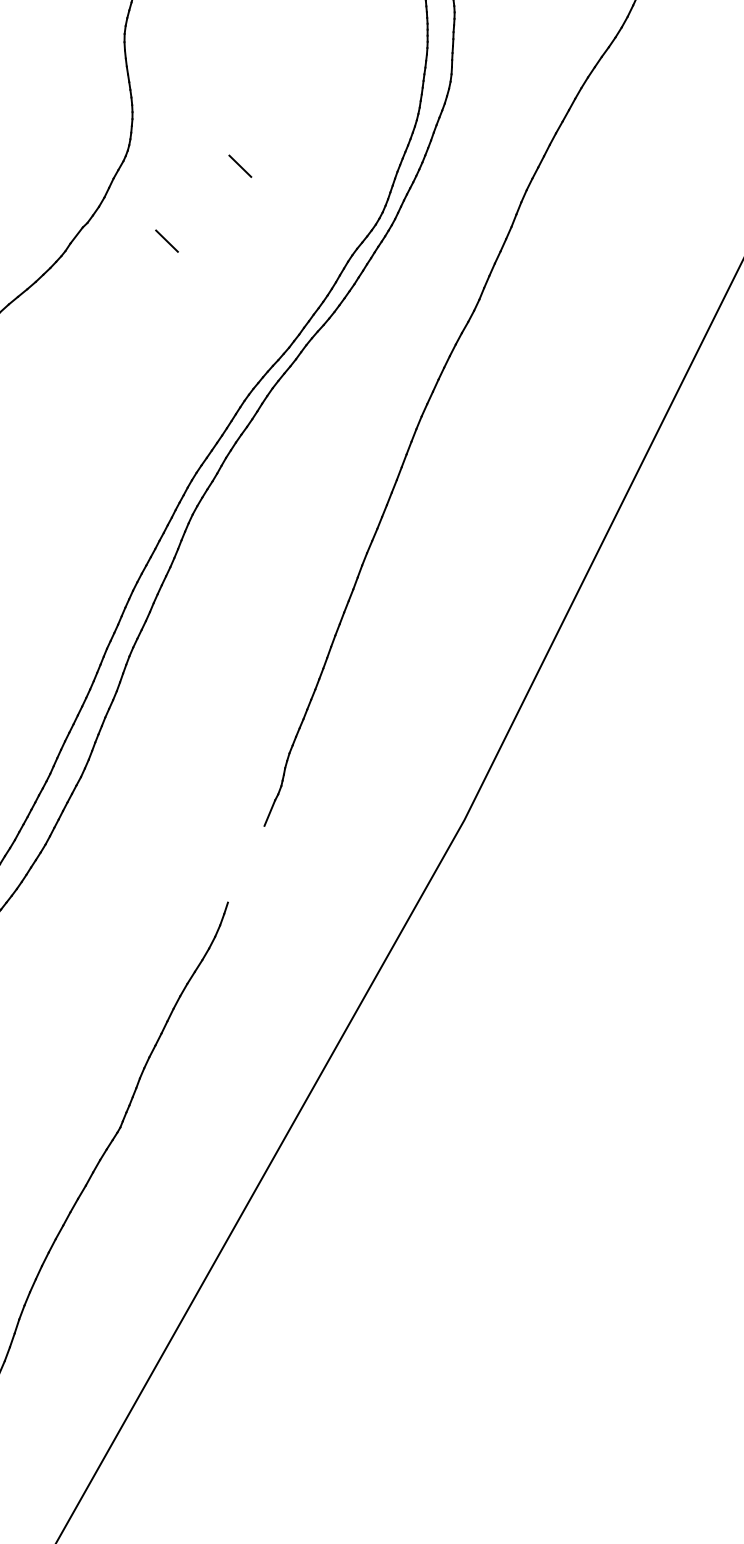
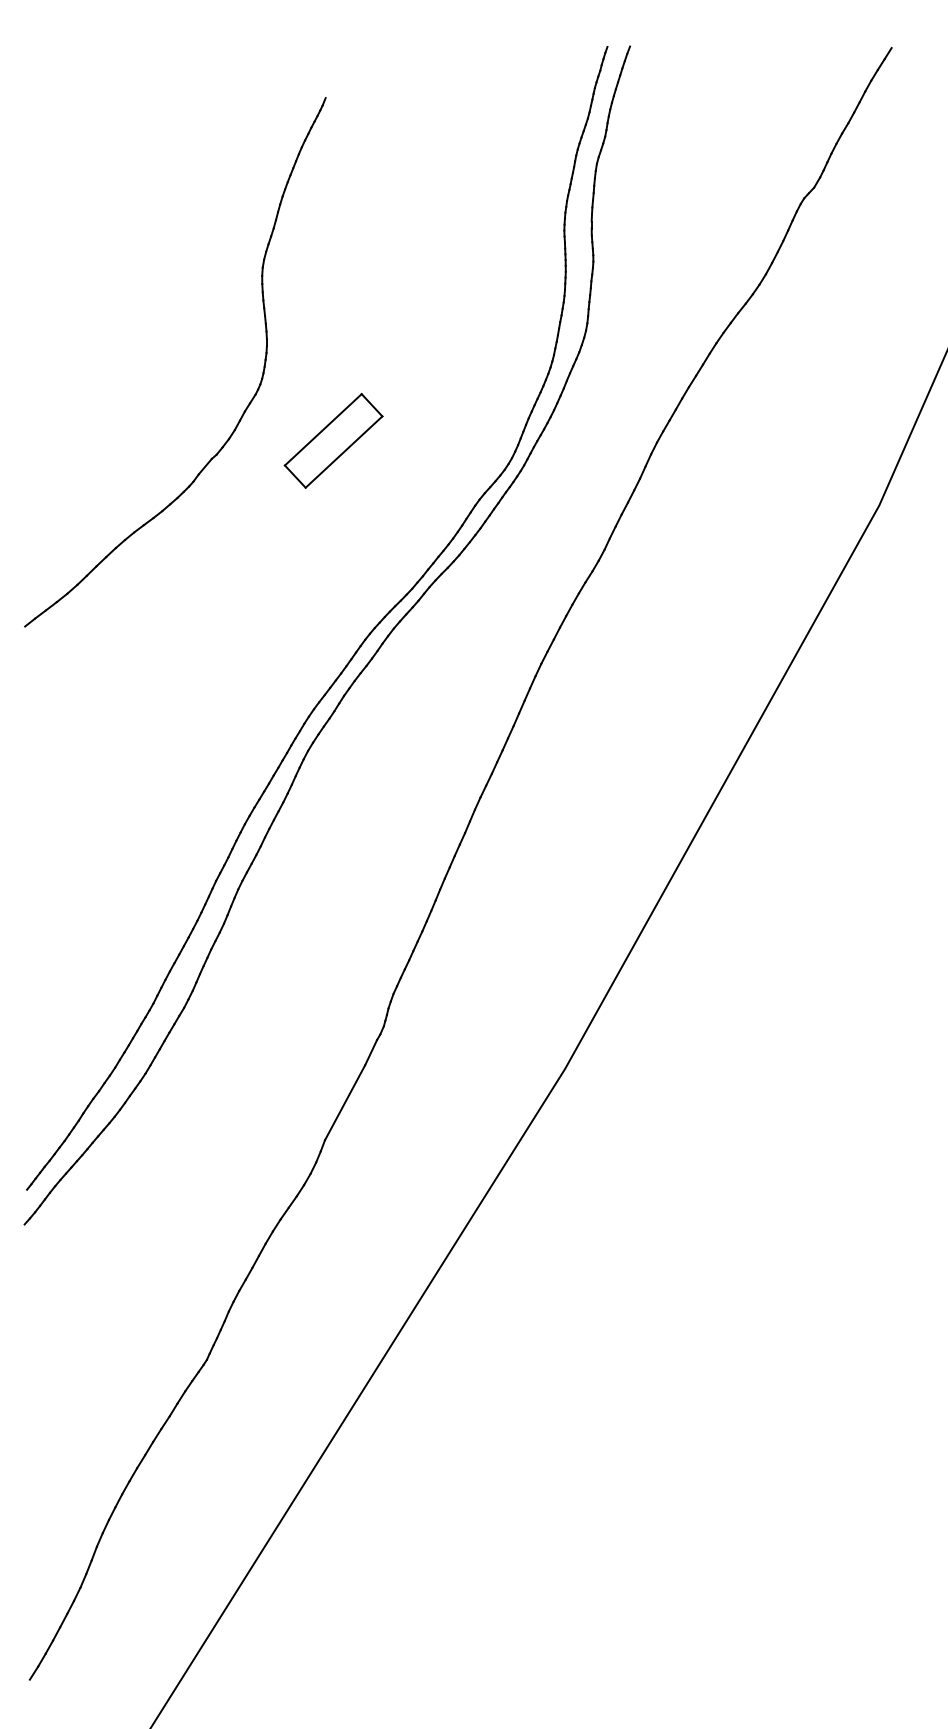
line: (191, 192) -> (322, 429), added
line: (213, 213) -> (343, 451), added
line: (246, 863) -> (345, 1102), added

